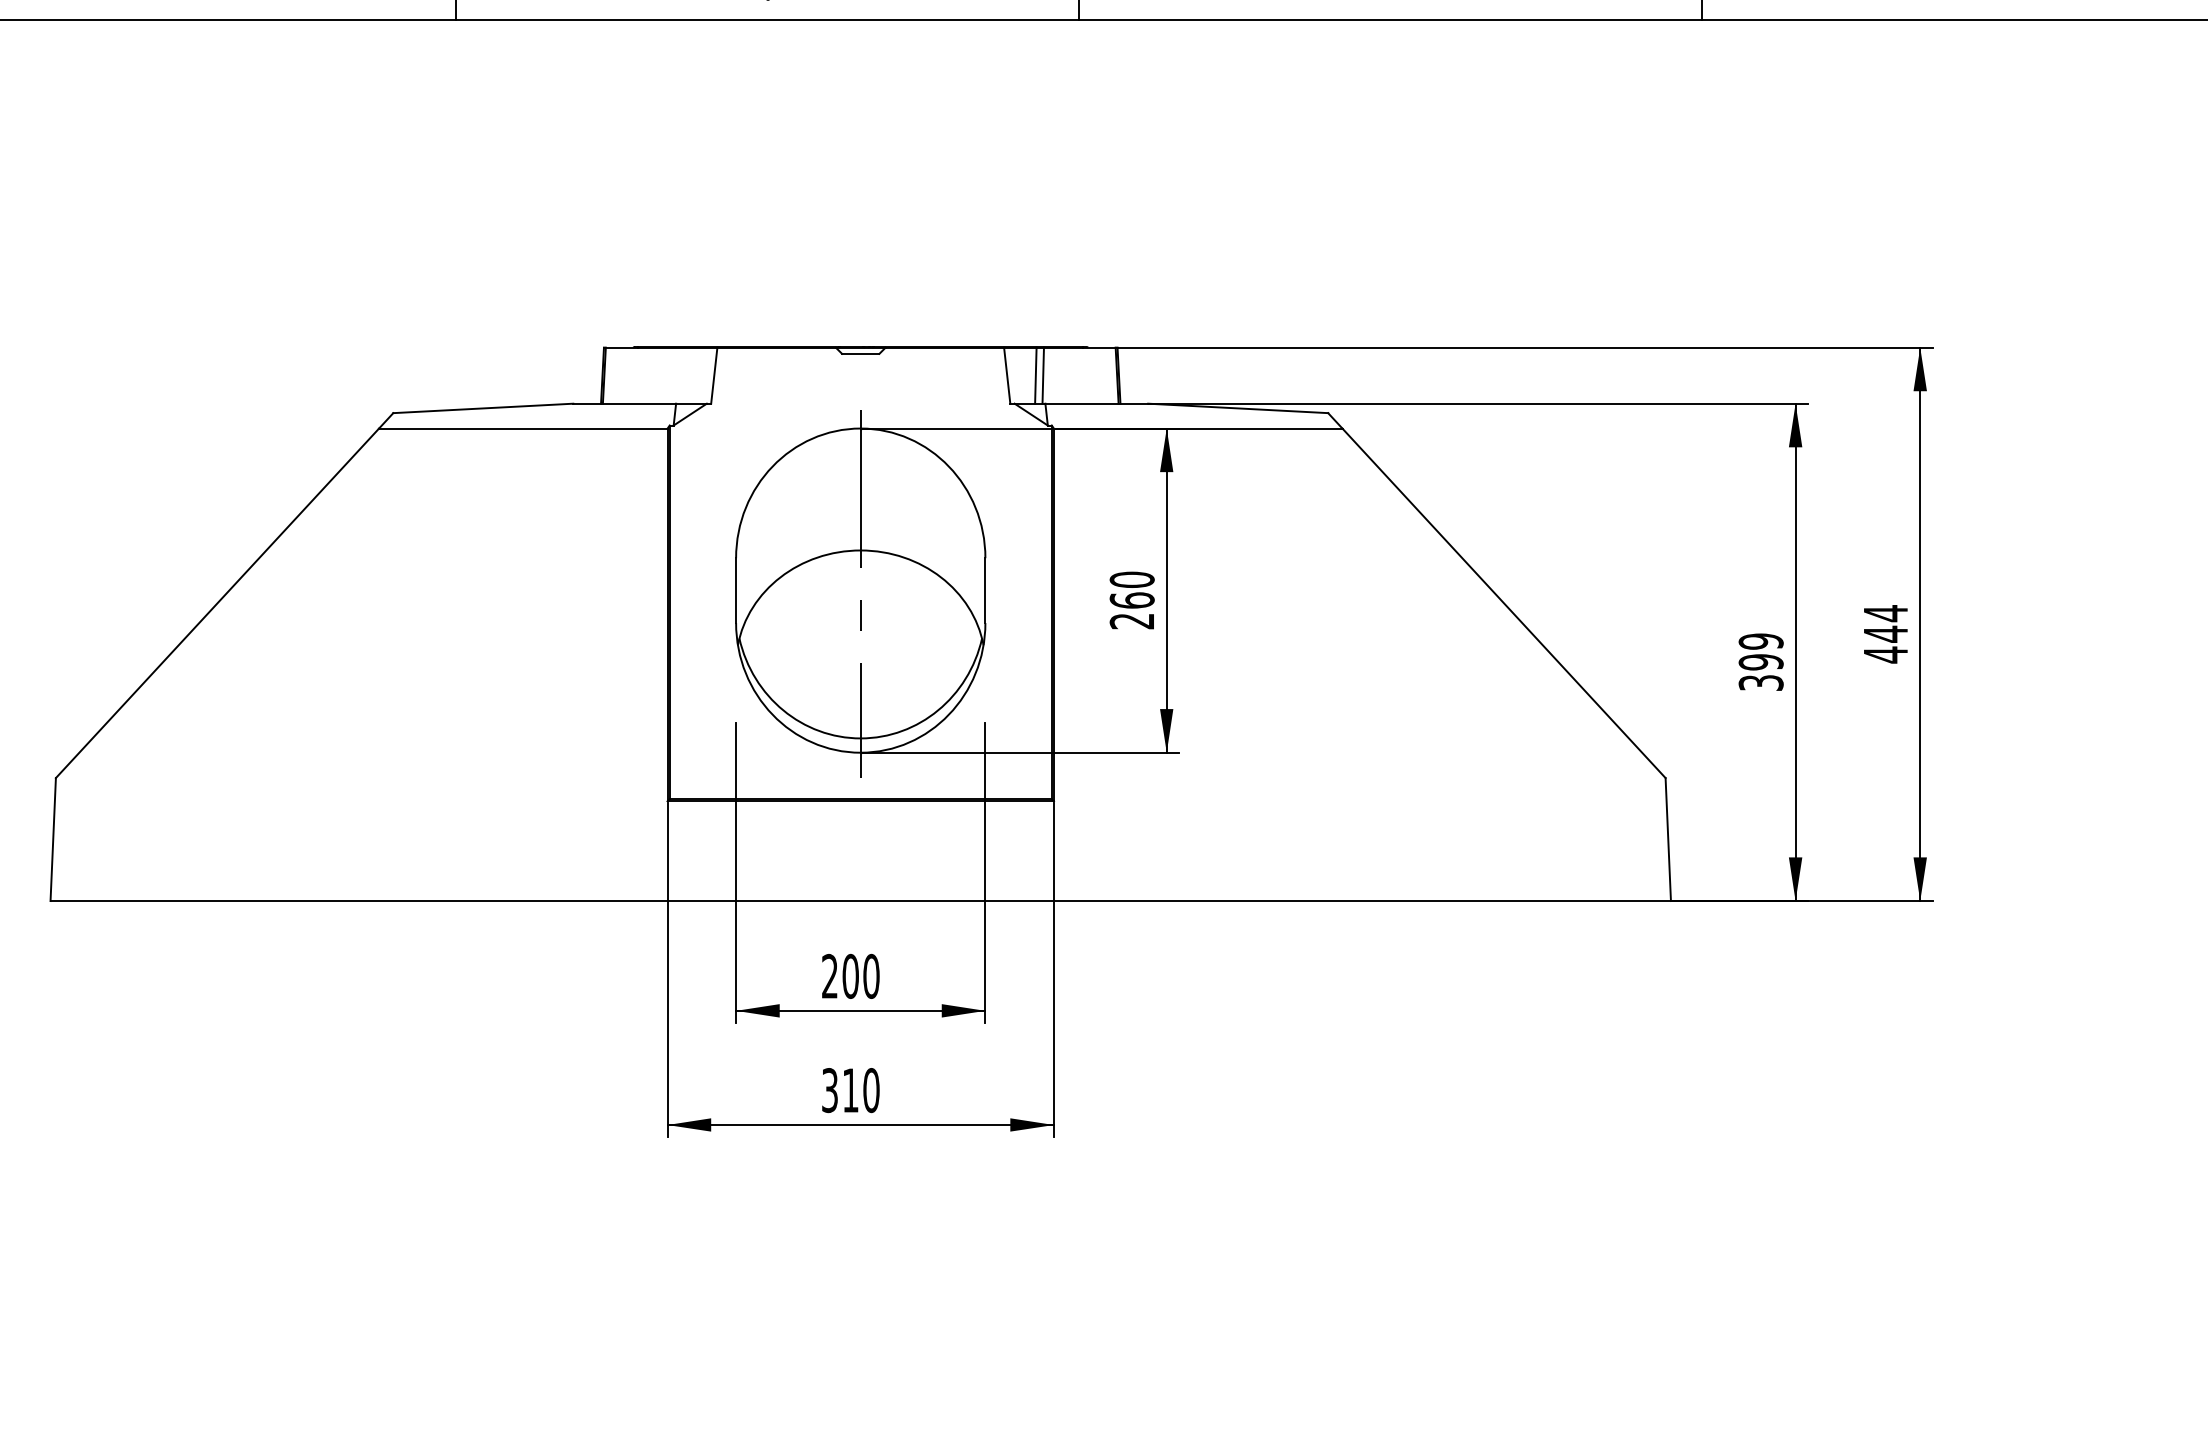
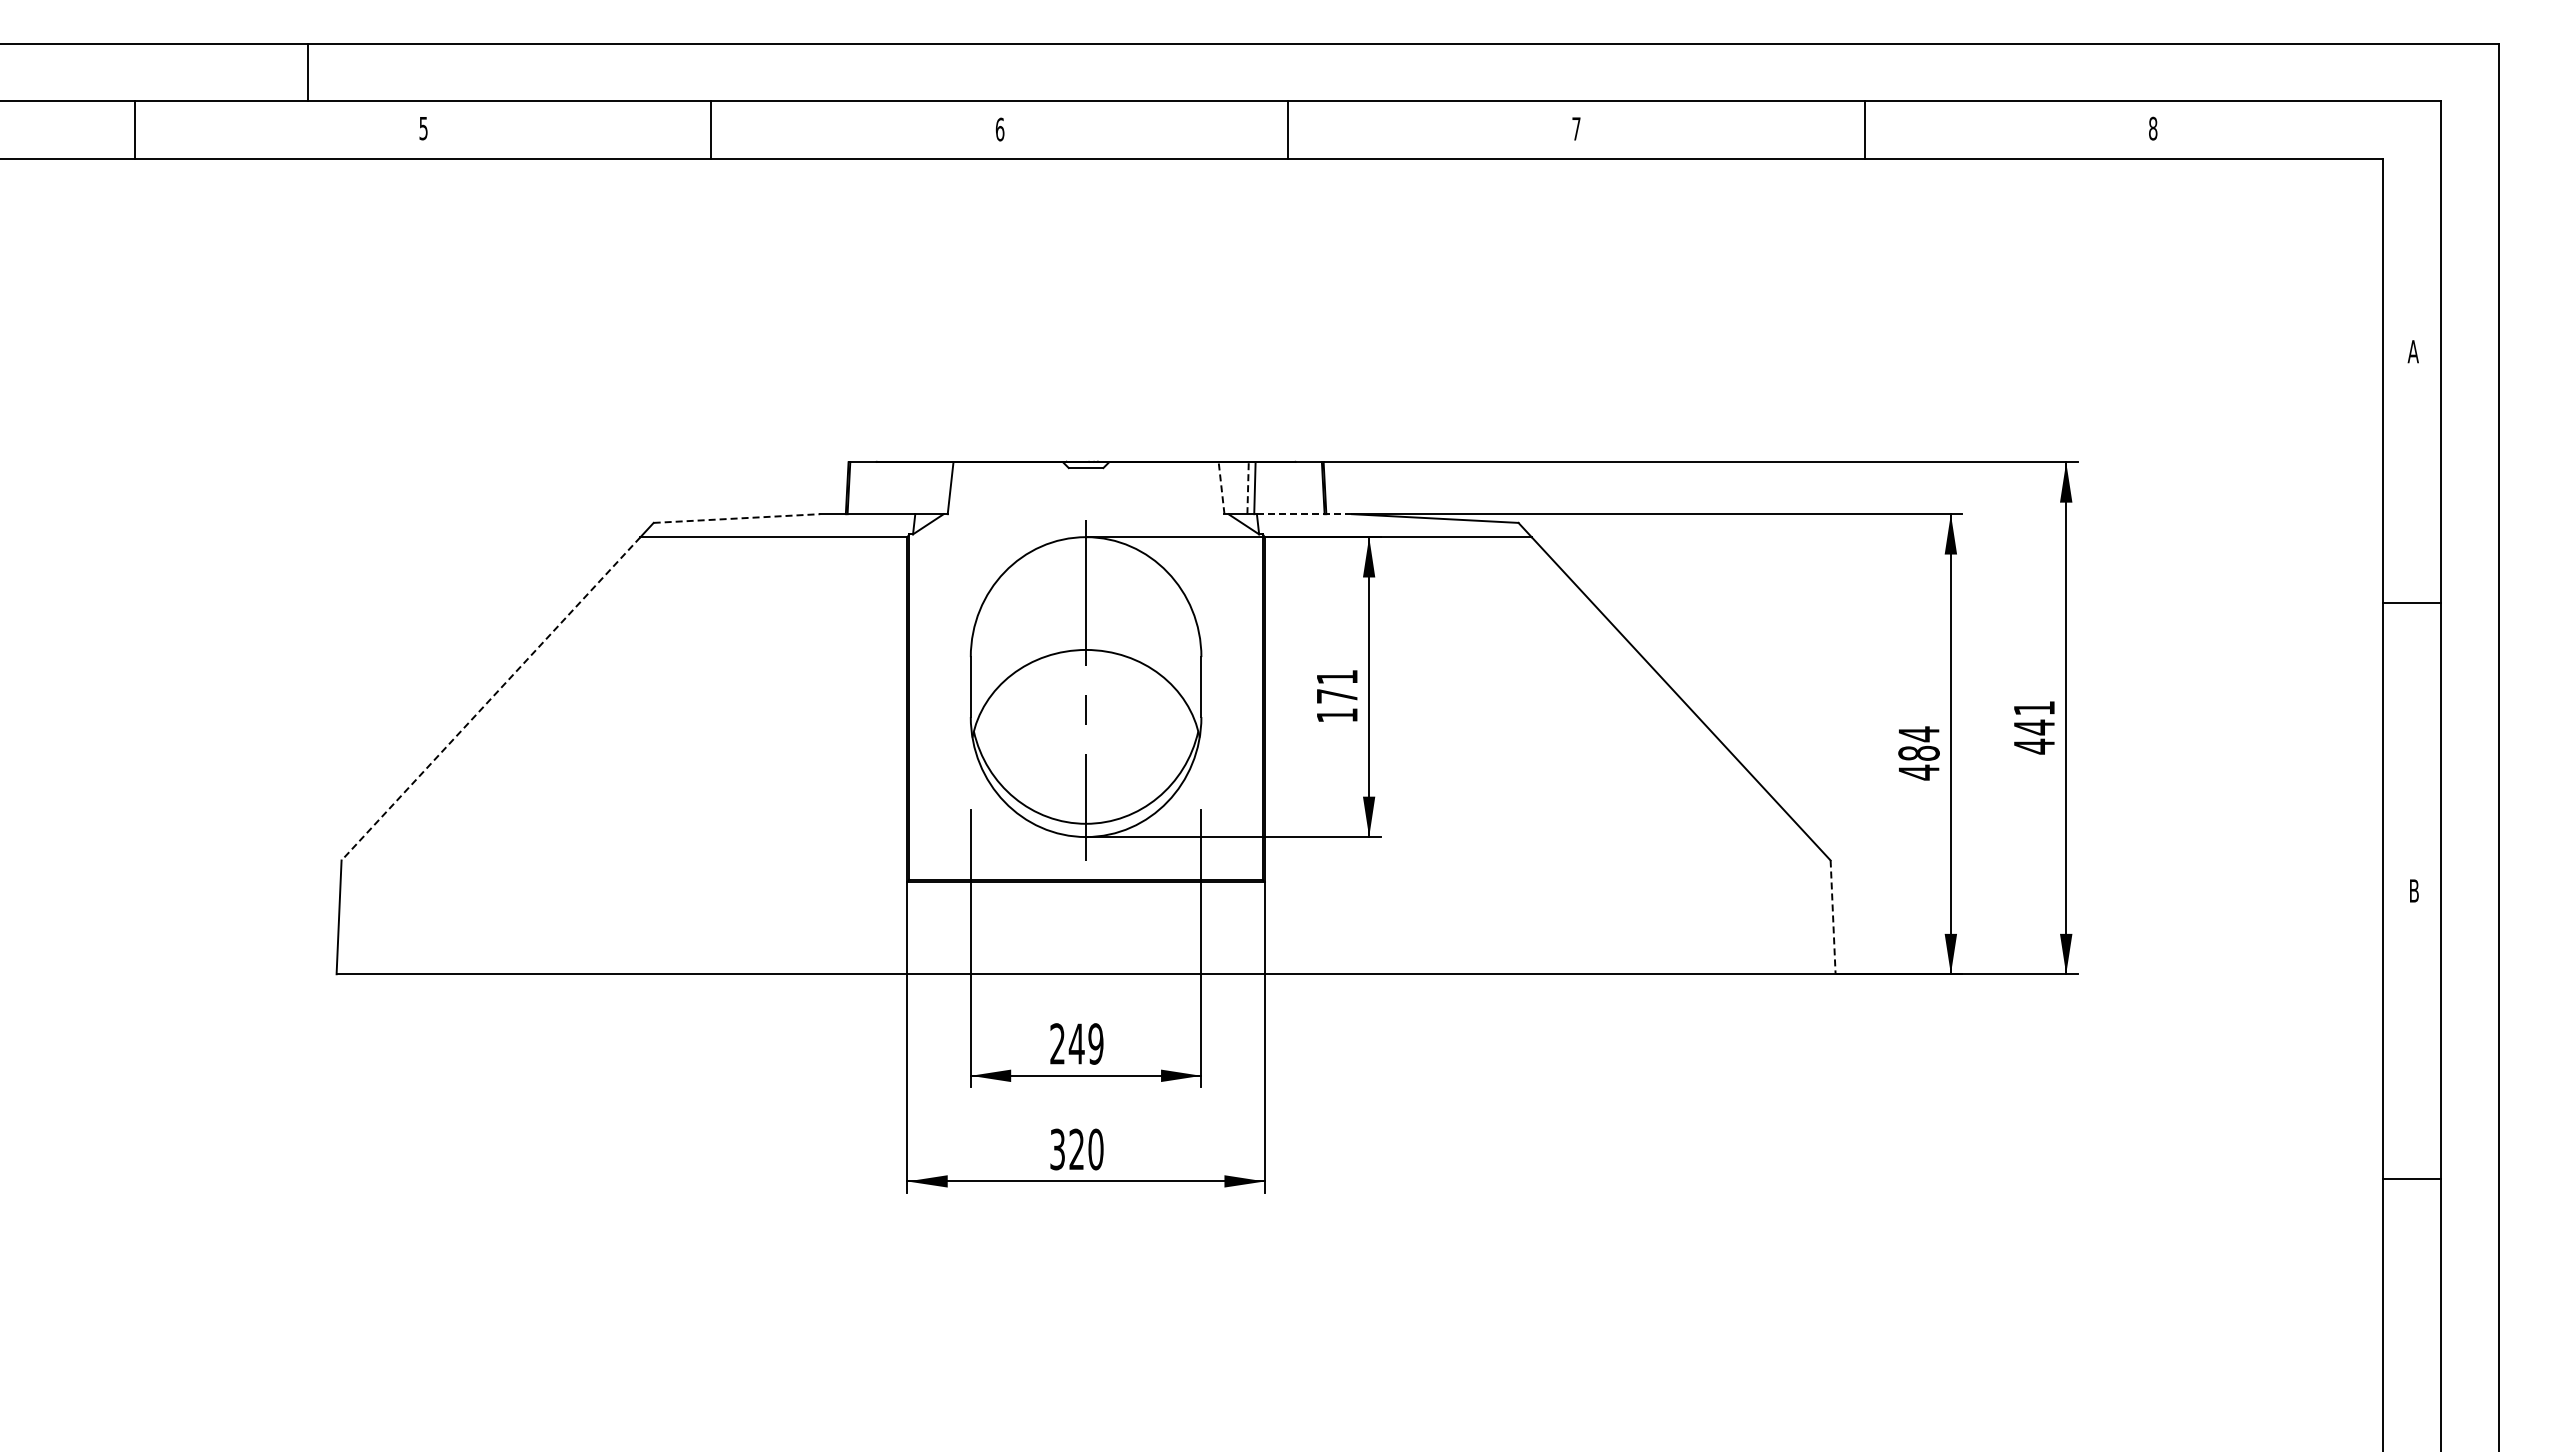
line: (1007, 374) -> (1221, 487), solid -> dashed
line: (1036, 375) -> (1248, 488), solid -> dashed
line: (1096, 404) -> (1304, 514), solid -> dashed
line: (483, 408) -> (737, 518), solid -> dashed
text: (1132, 599) -> (1337, 695), 260 -> 171
line: (216, 604) -> (490, 699), solid -> dashed
text: (1885, 613) -> (2034, 708), 444 -> 441
text: (1760, 662) -> (1918, 753), 399 -> 484
line: (1668, 839) -> (1833, 917), solid -> dashed
text: (860, 975) -> (1085, 1043), 200 -> 249
text: (850, 1089) -> (1076, 1148), 310 -> 320

